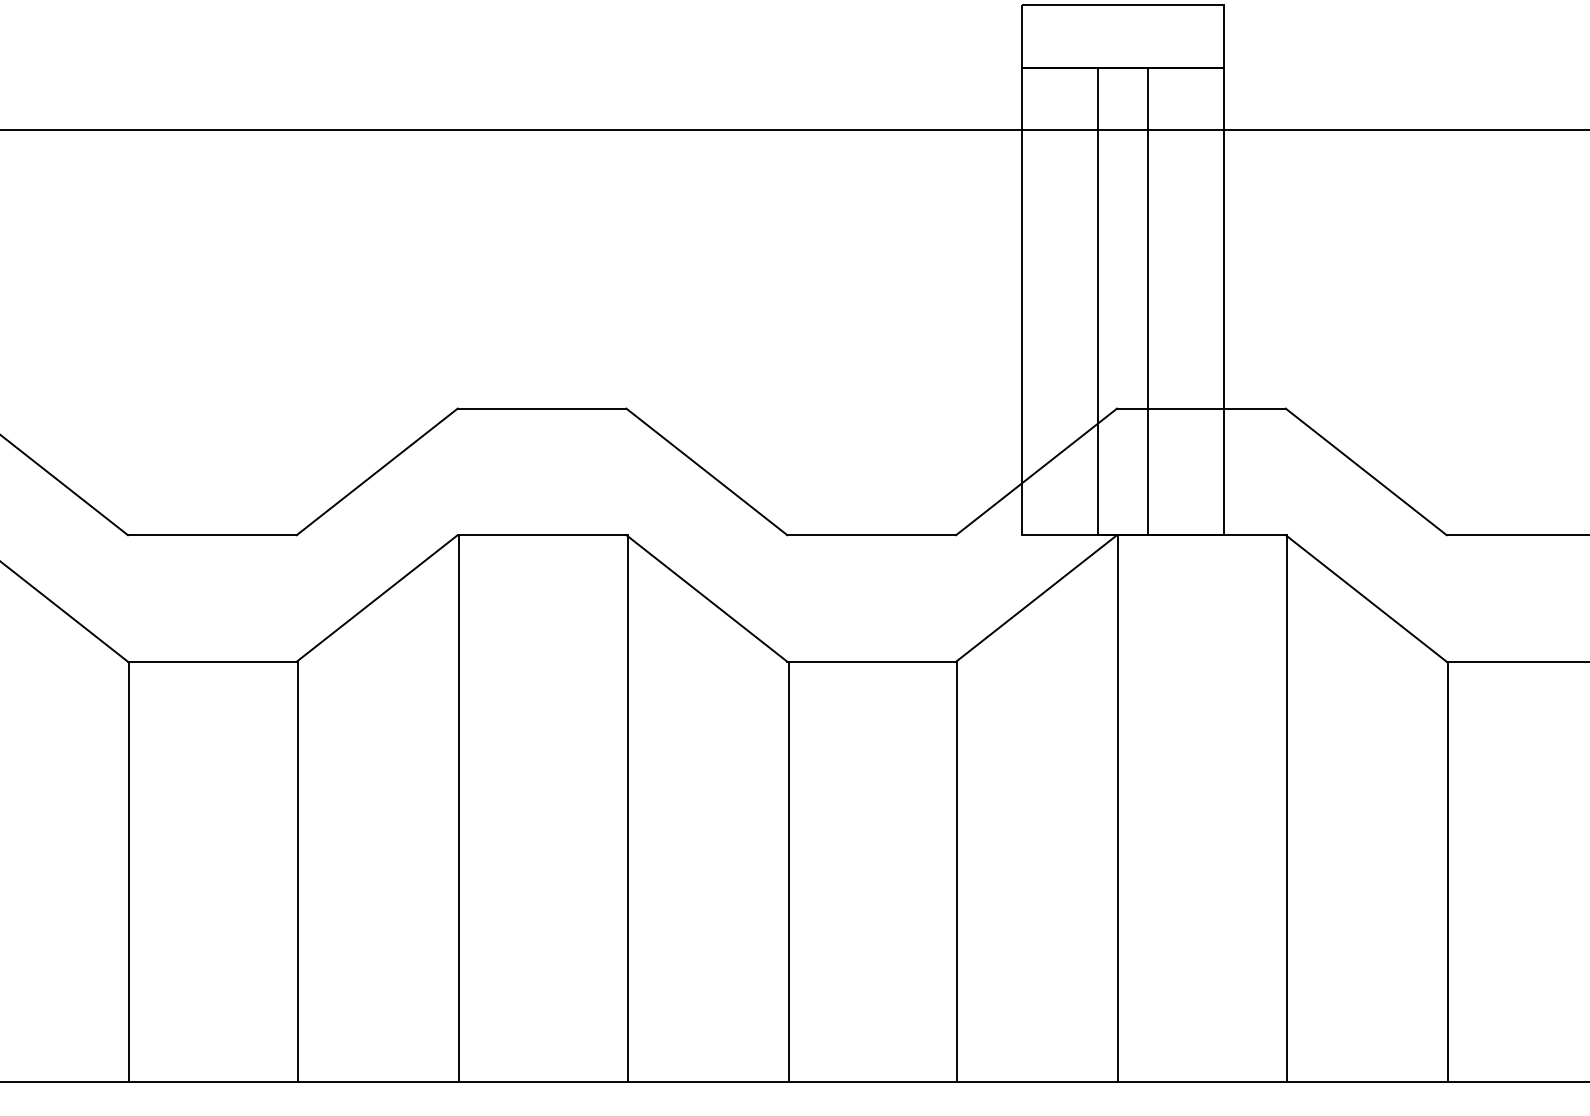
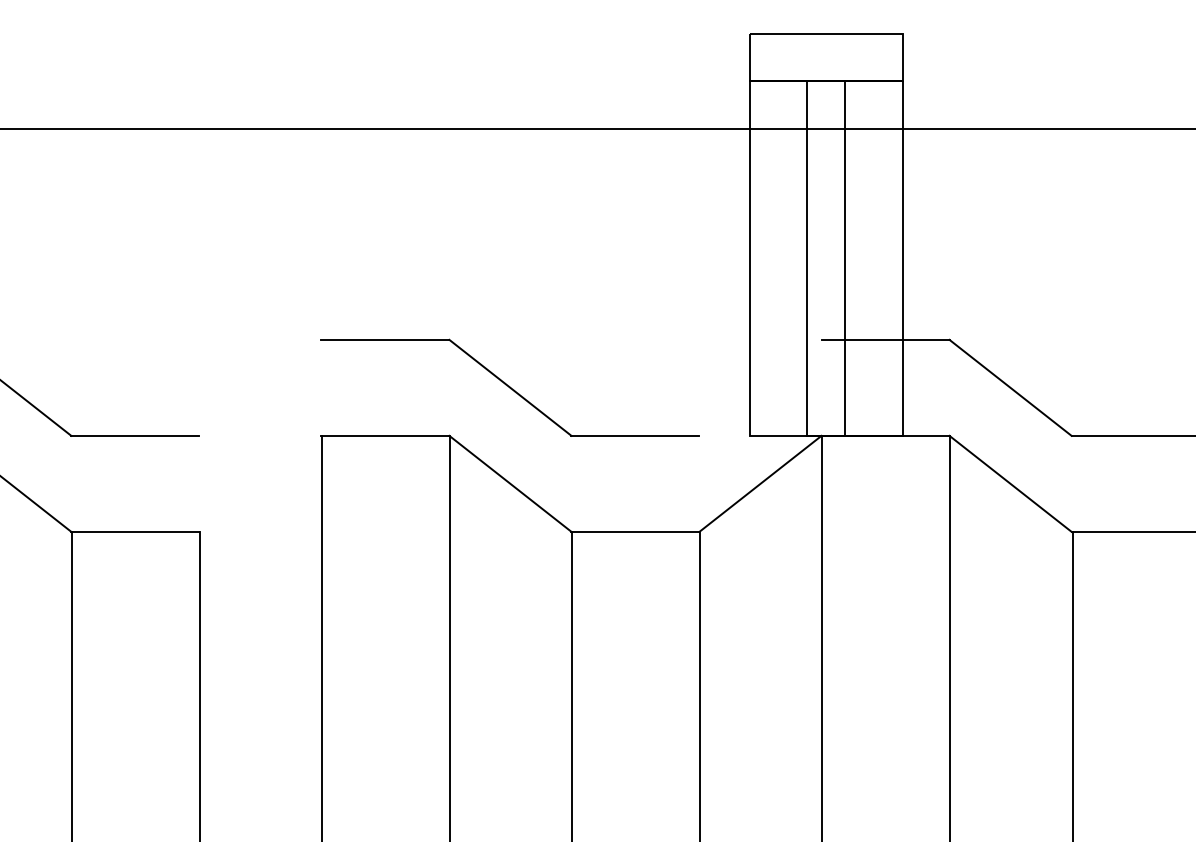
line: (376, 471) -> (259, 387), removed
line: (1036, 471) -> (760, 387), removed
line: (376, 598) -> (259, 483), removed

